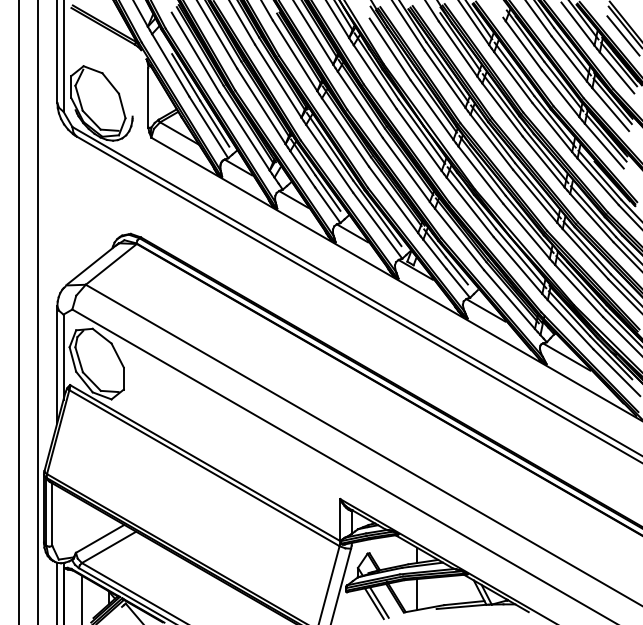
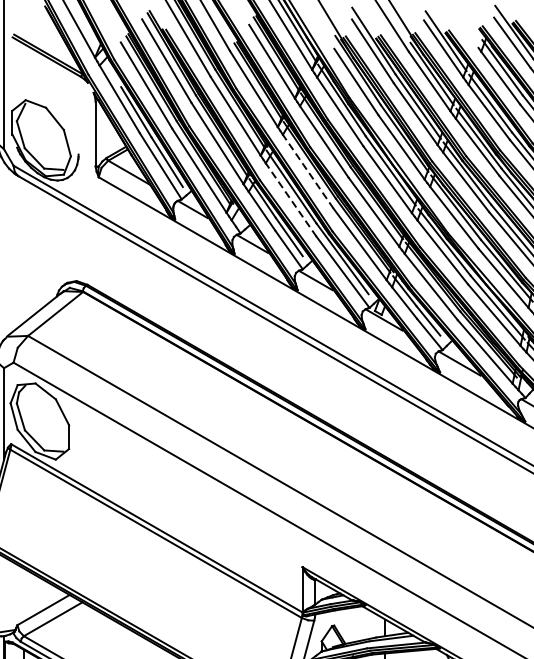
line: (345, 132) -> (308, 171), solid -> dashed
line: (329, 158) -> (290, 199), solid -> dashed

